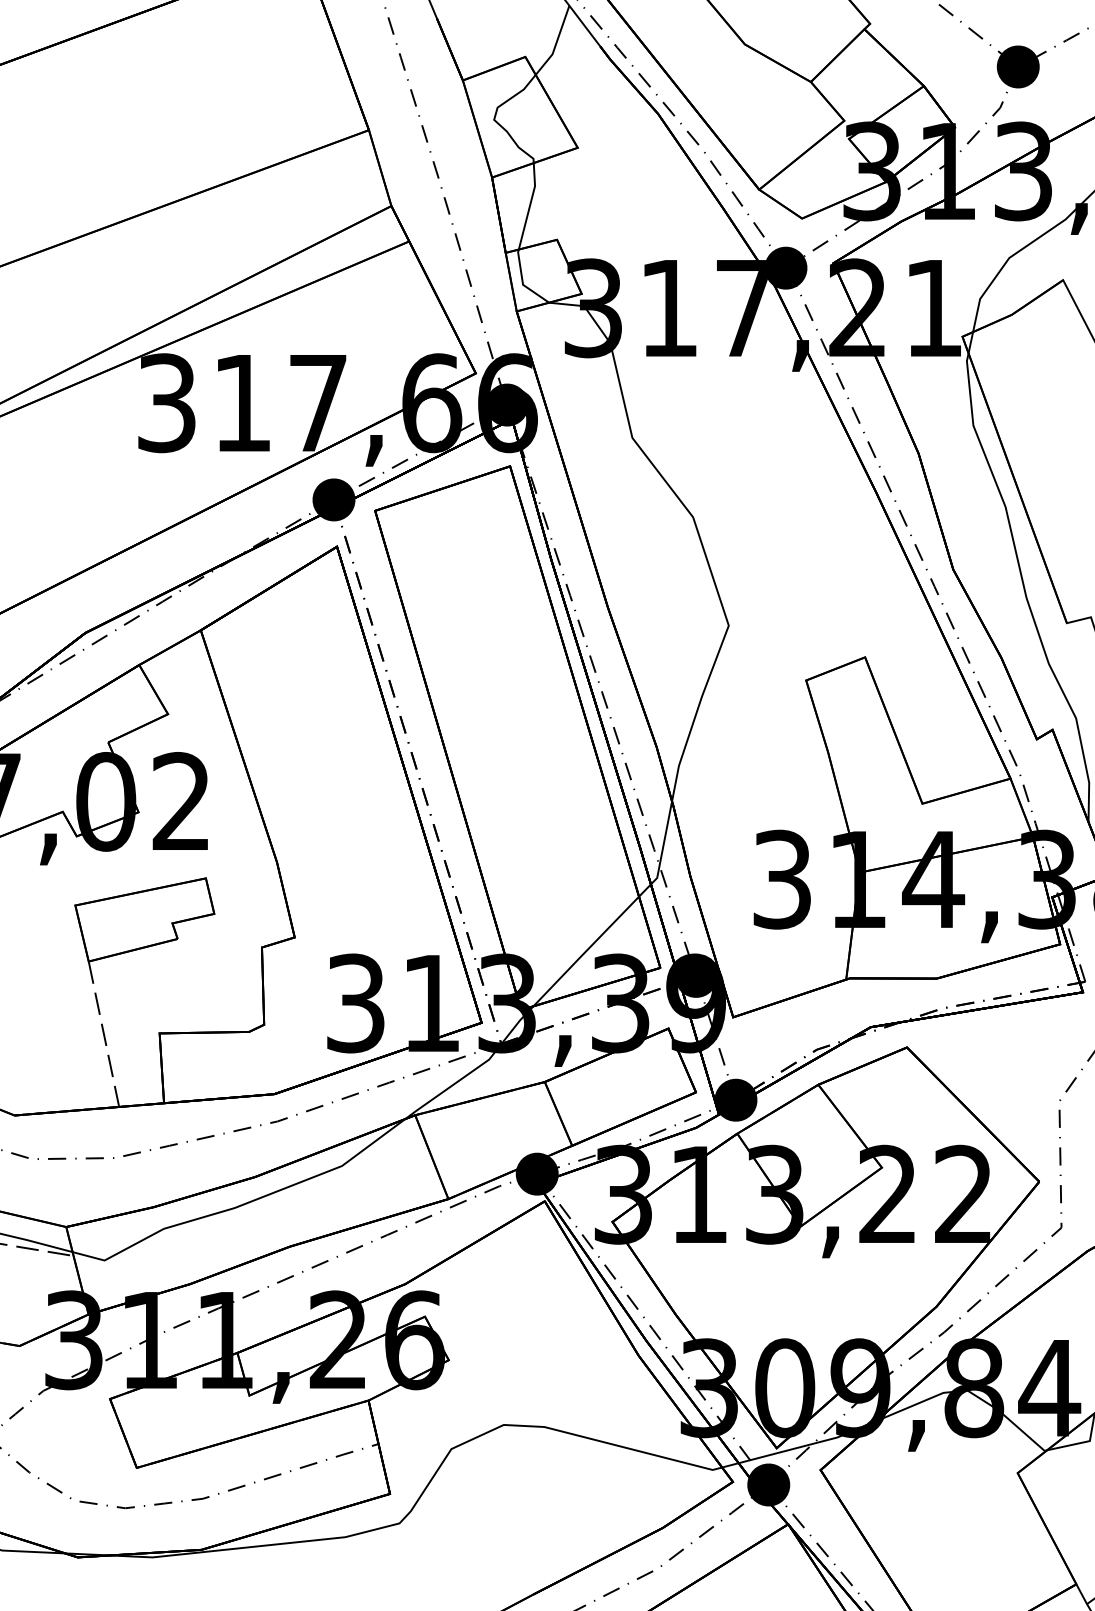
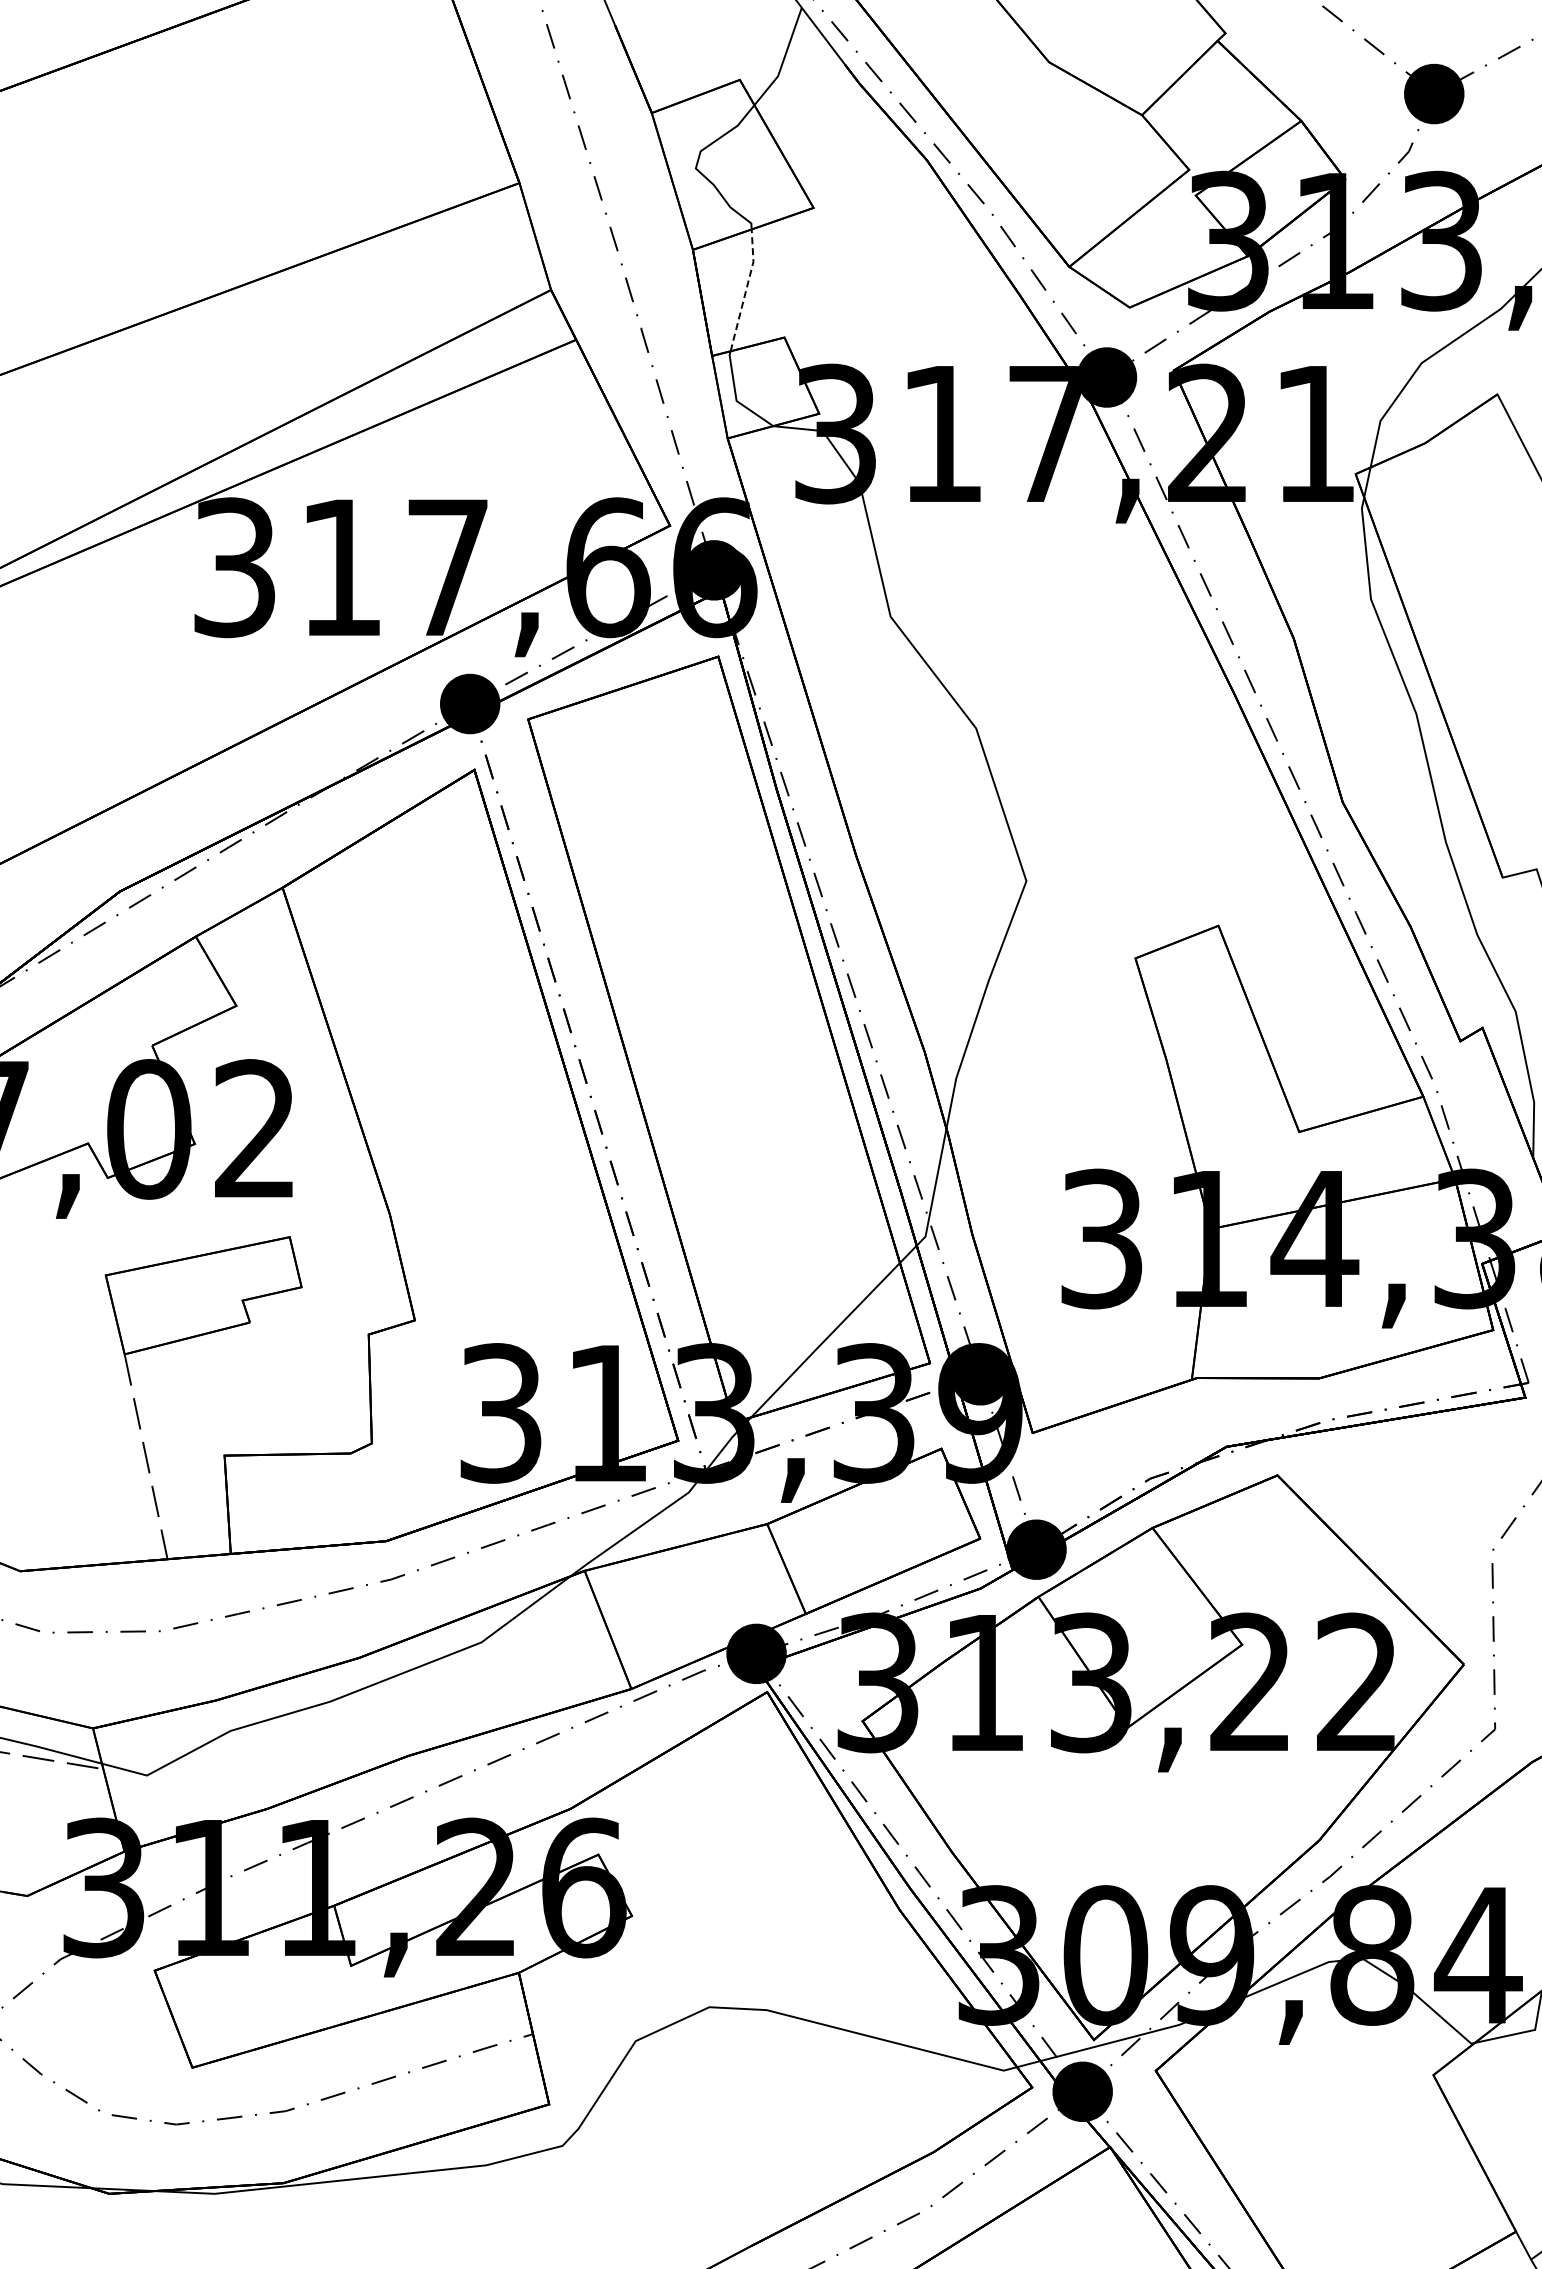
line: (530, 205) -> (746, 289), solid -> dashed

